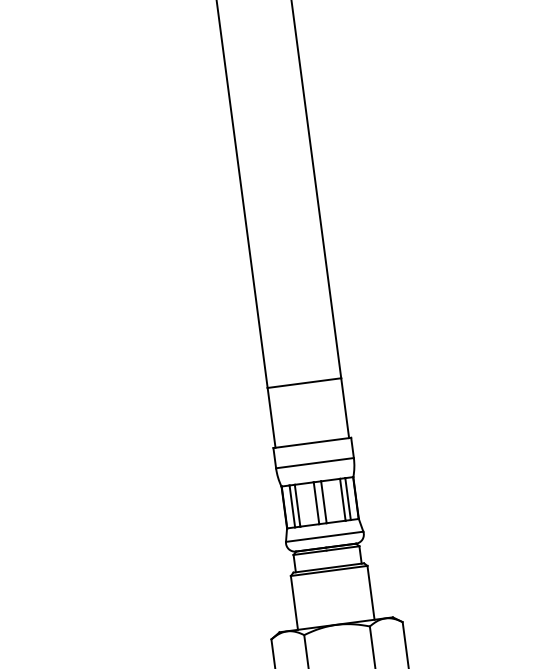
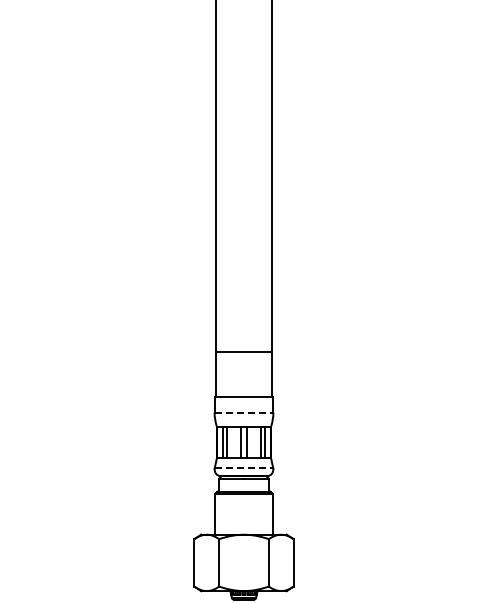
line: (315, 463) -> (244, 412), solid -> dashed
line: (325, 537) -> (244, 468), solid -> dashed

